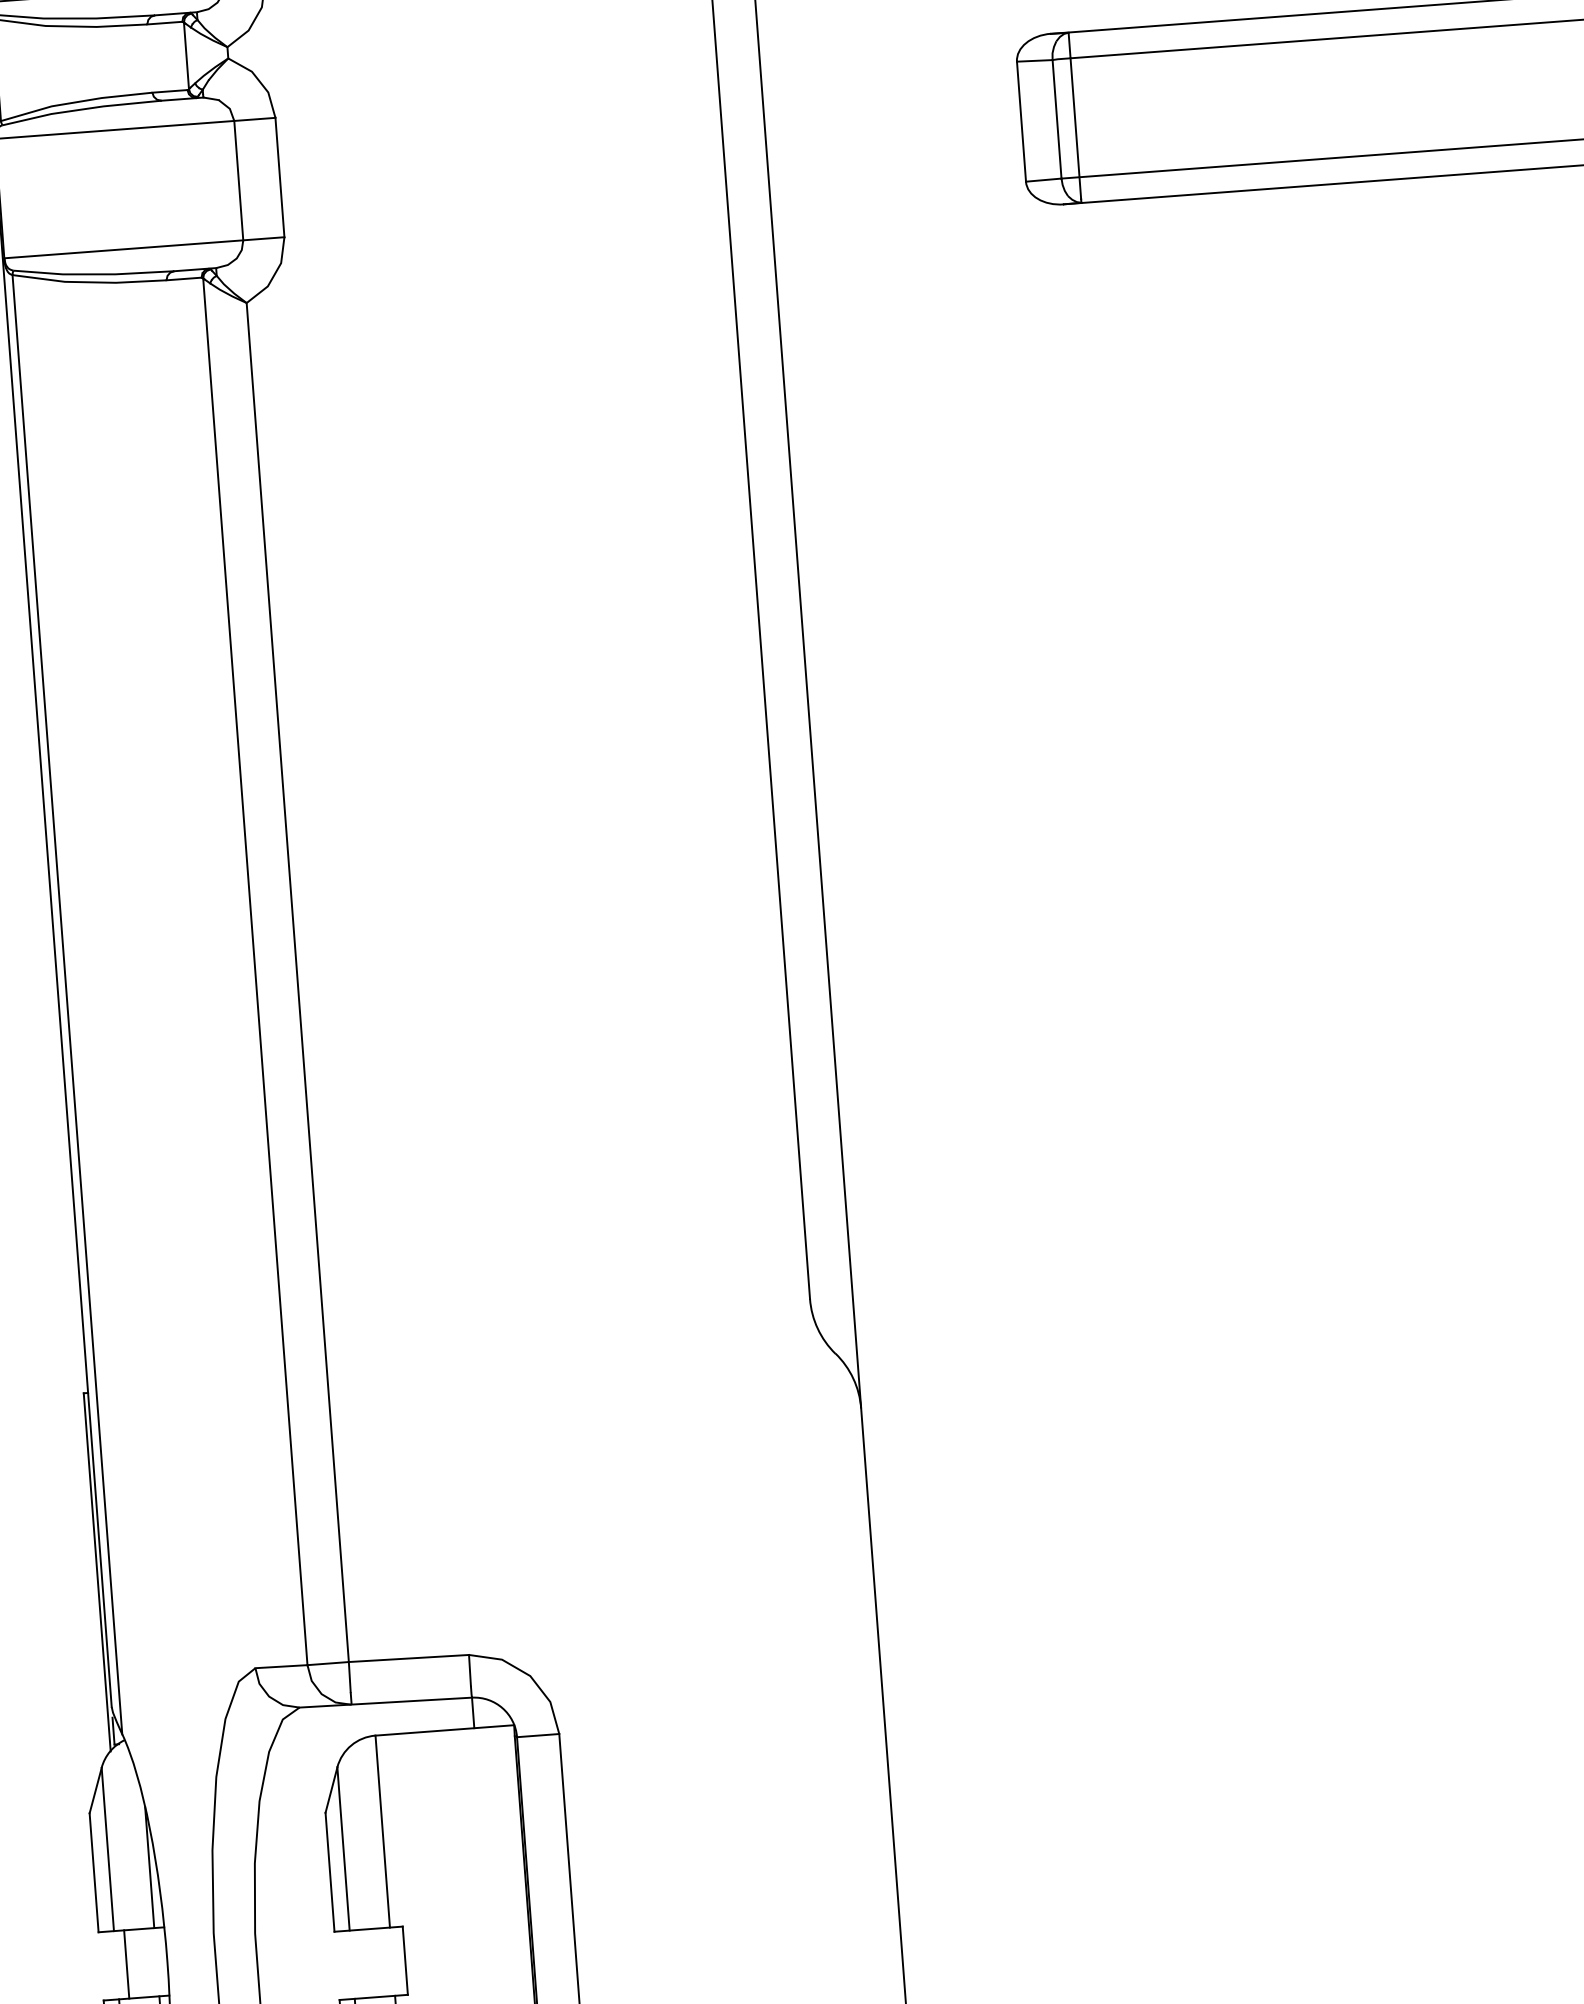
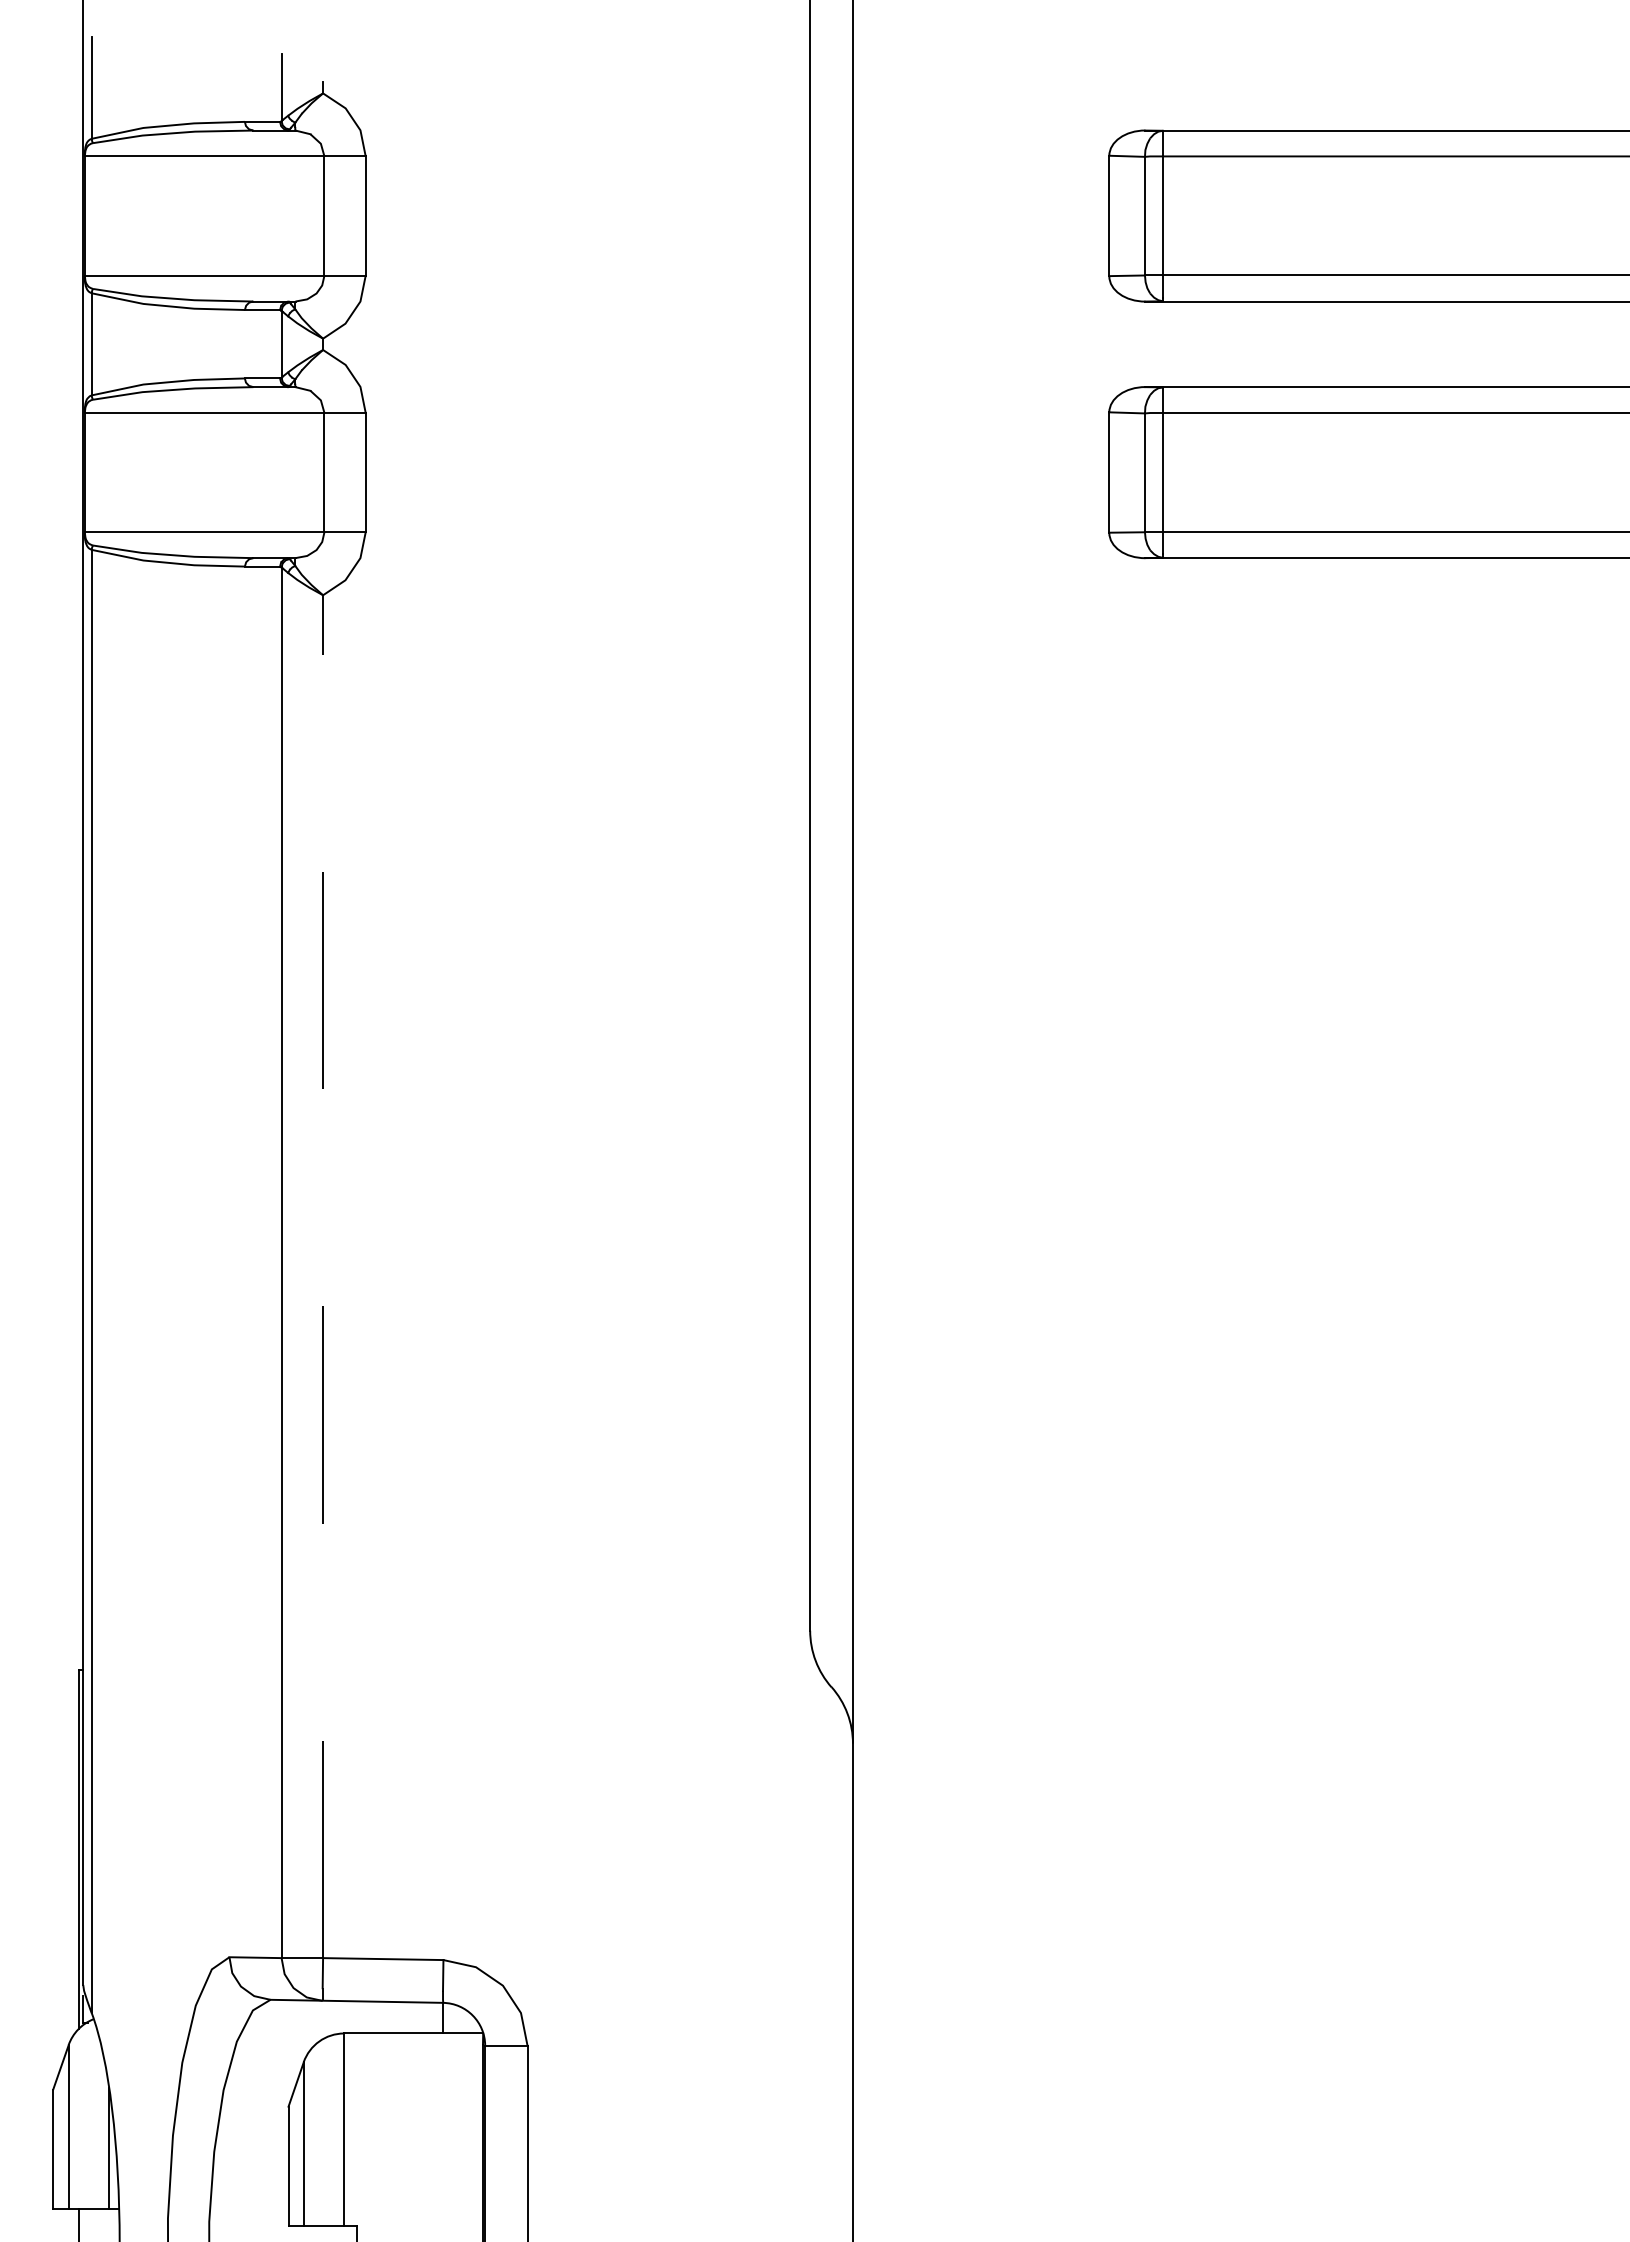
line: (298, 982) -> (323, 1276), solid -> dashed

